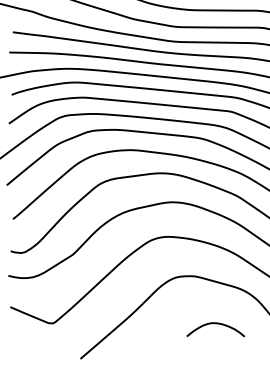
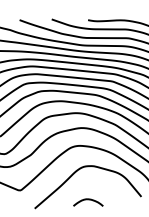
curve: (216, 325) -> (88, 200), moved

